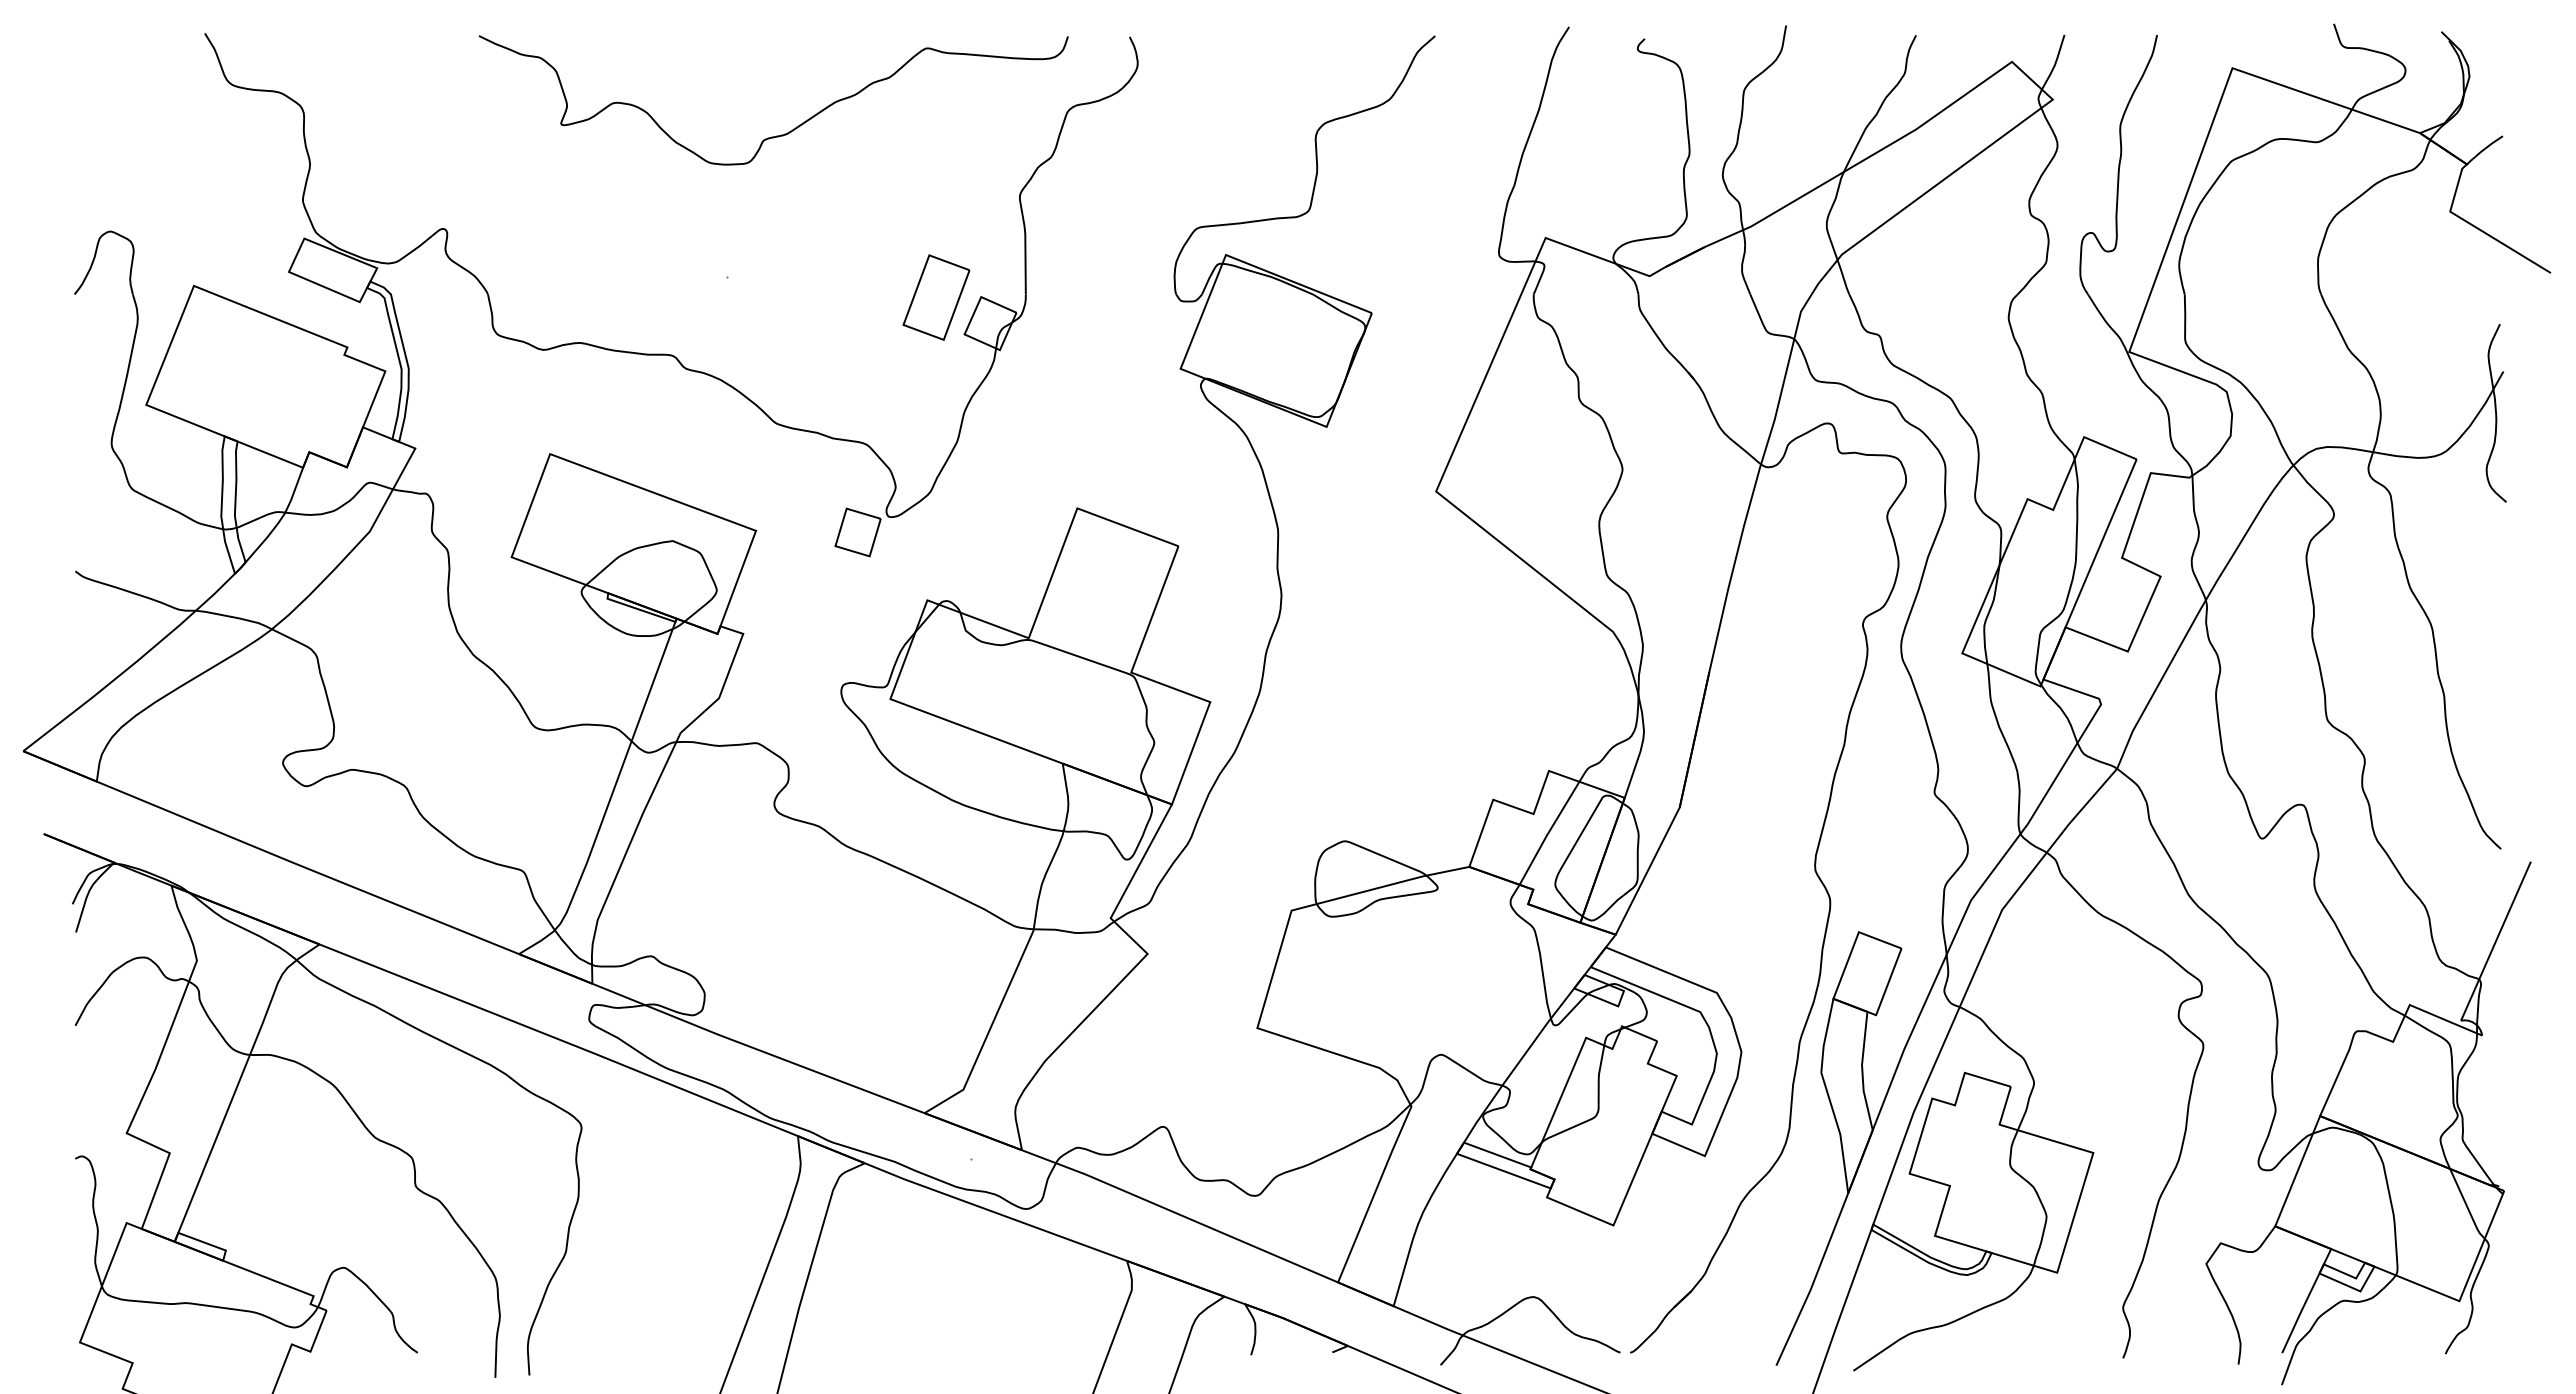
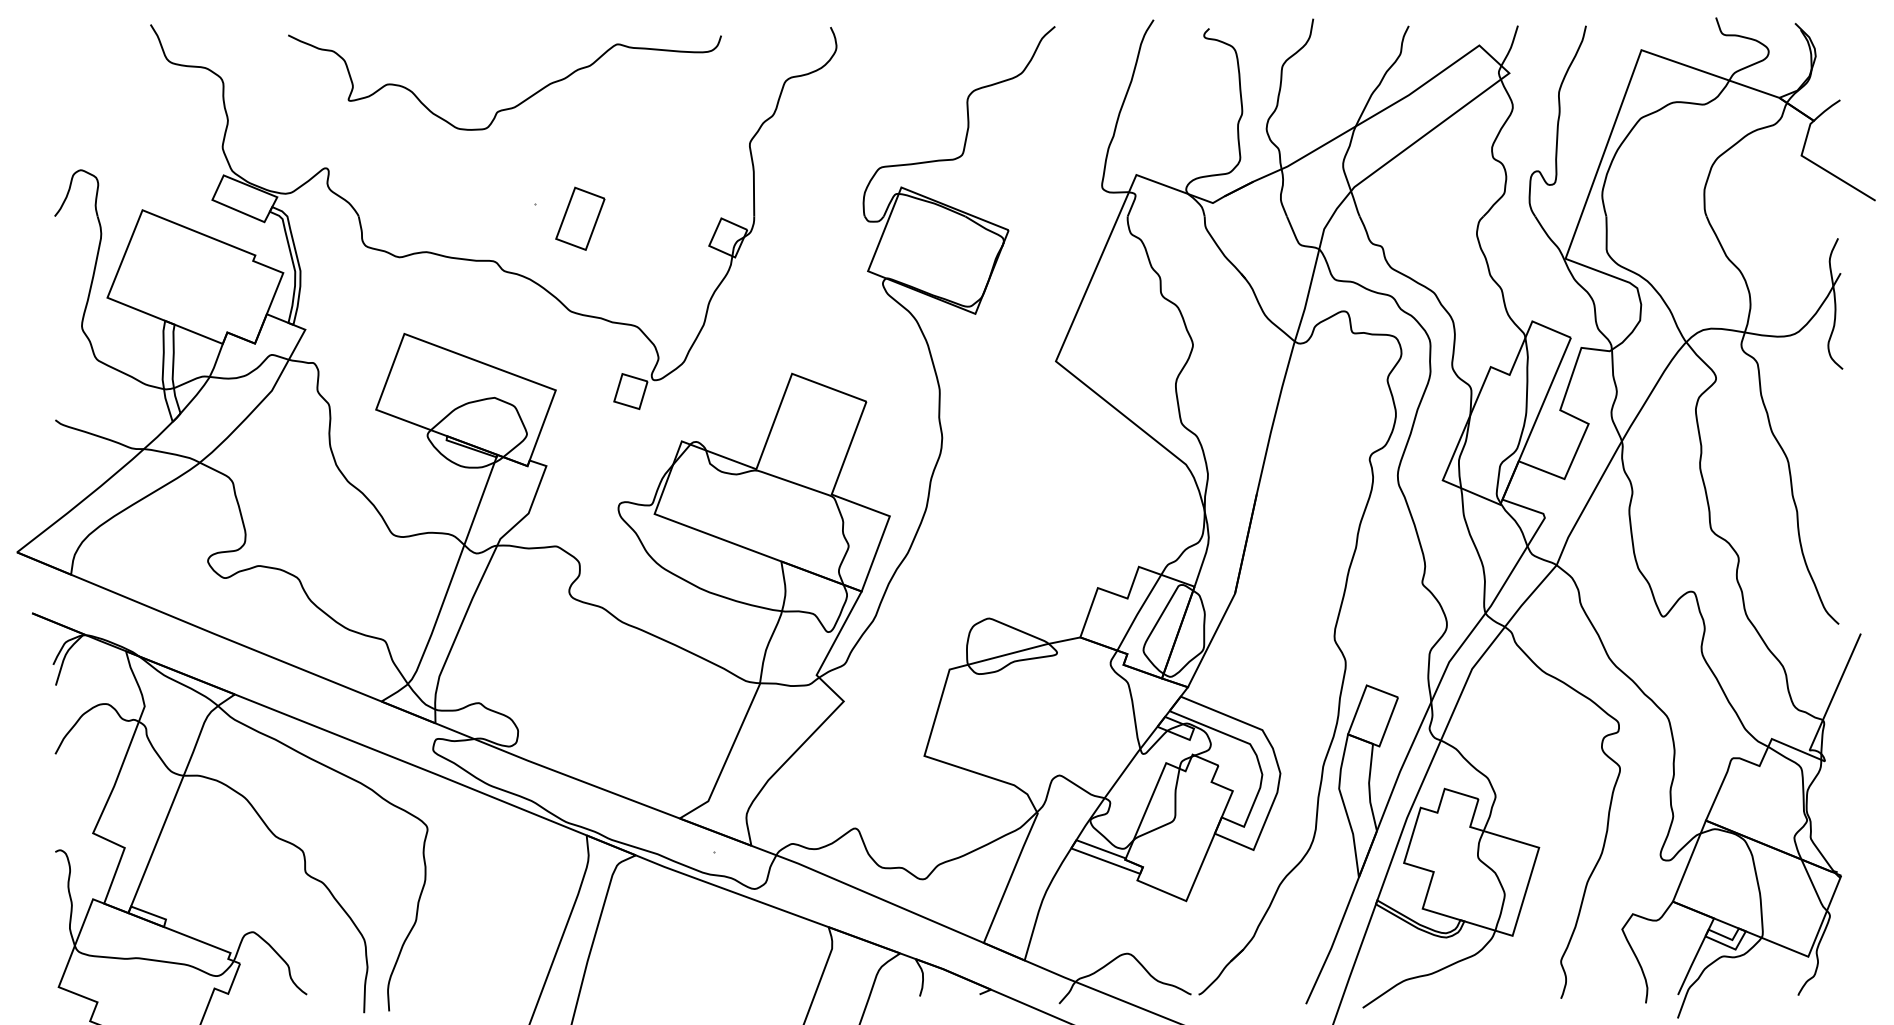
curve: (793, 128) -> (519, 103), moved
part: (936, 297) -> (580, 218), moved

